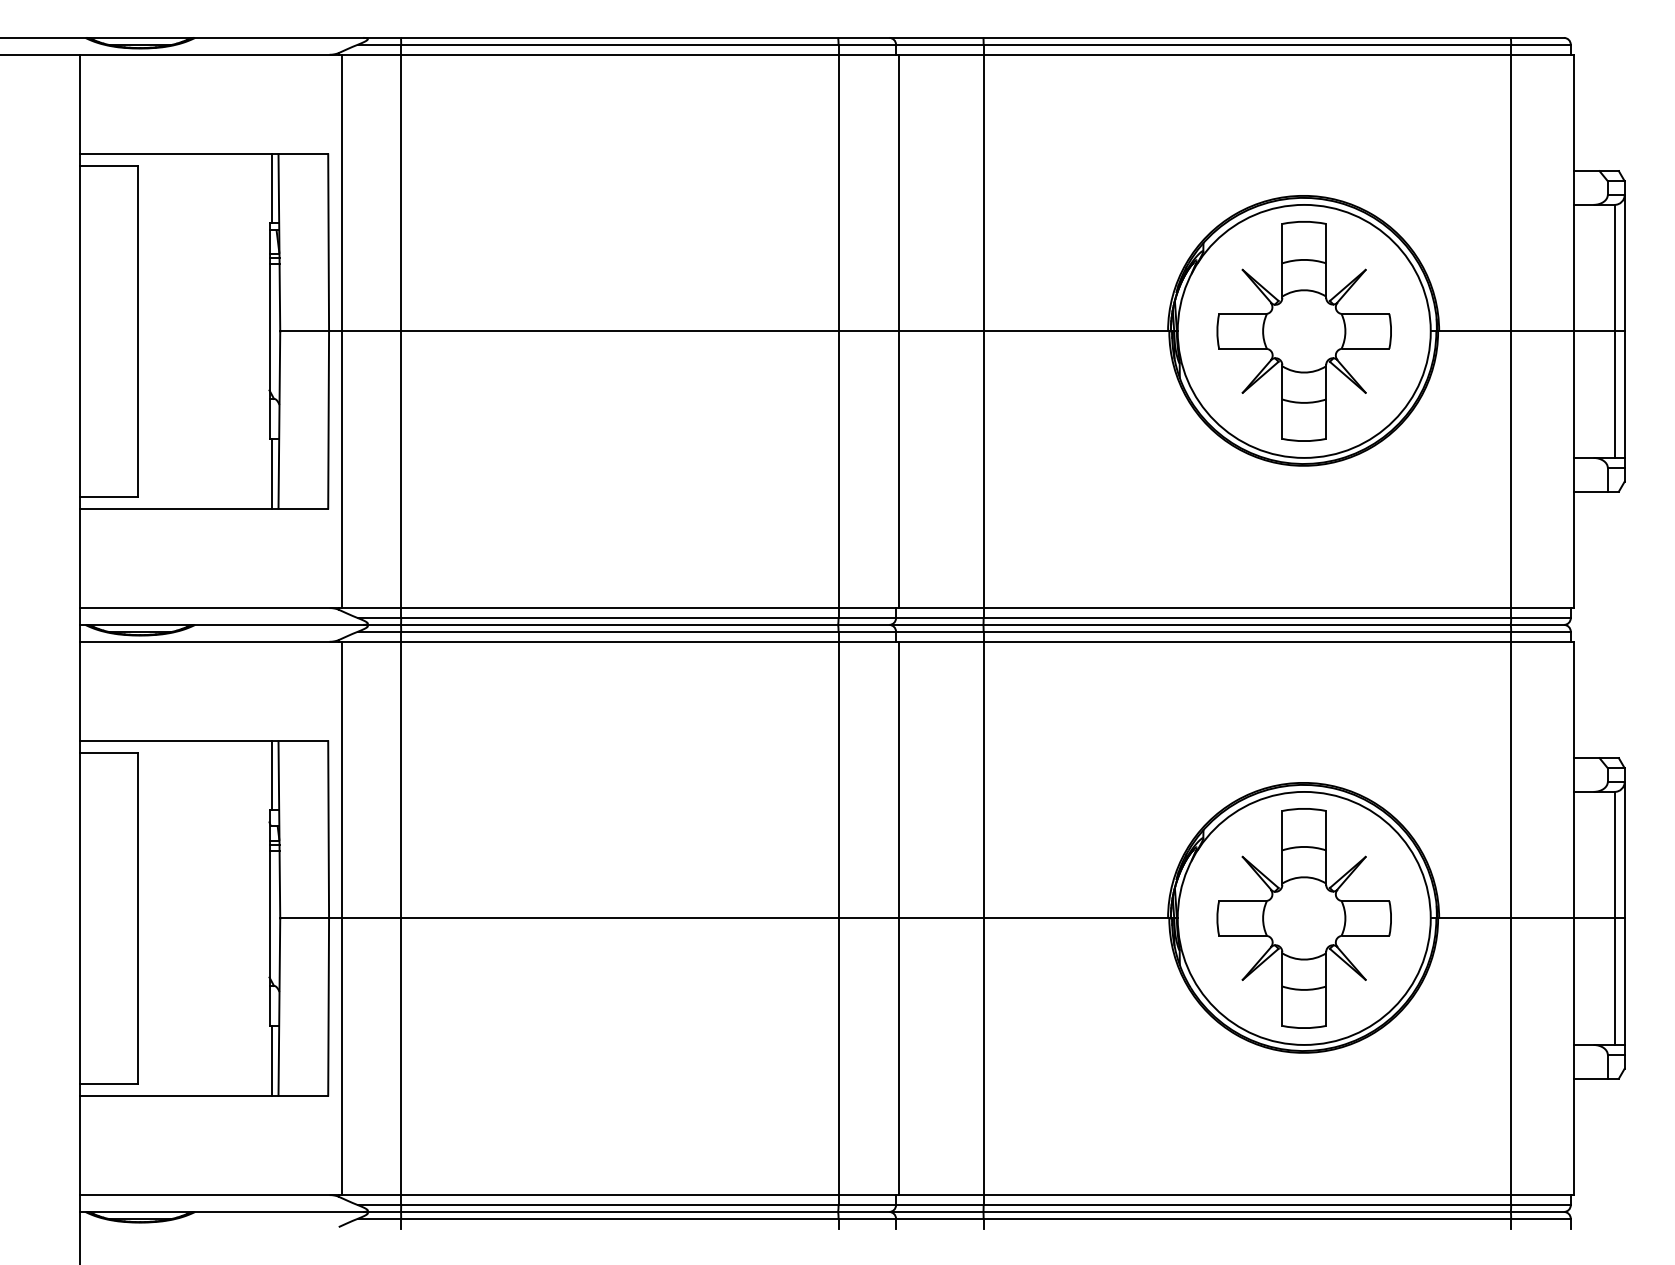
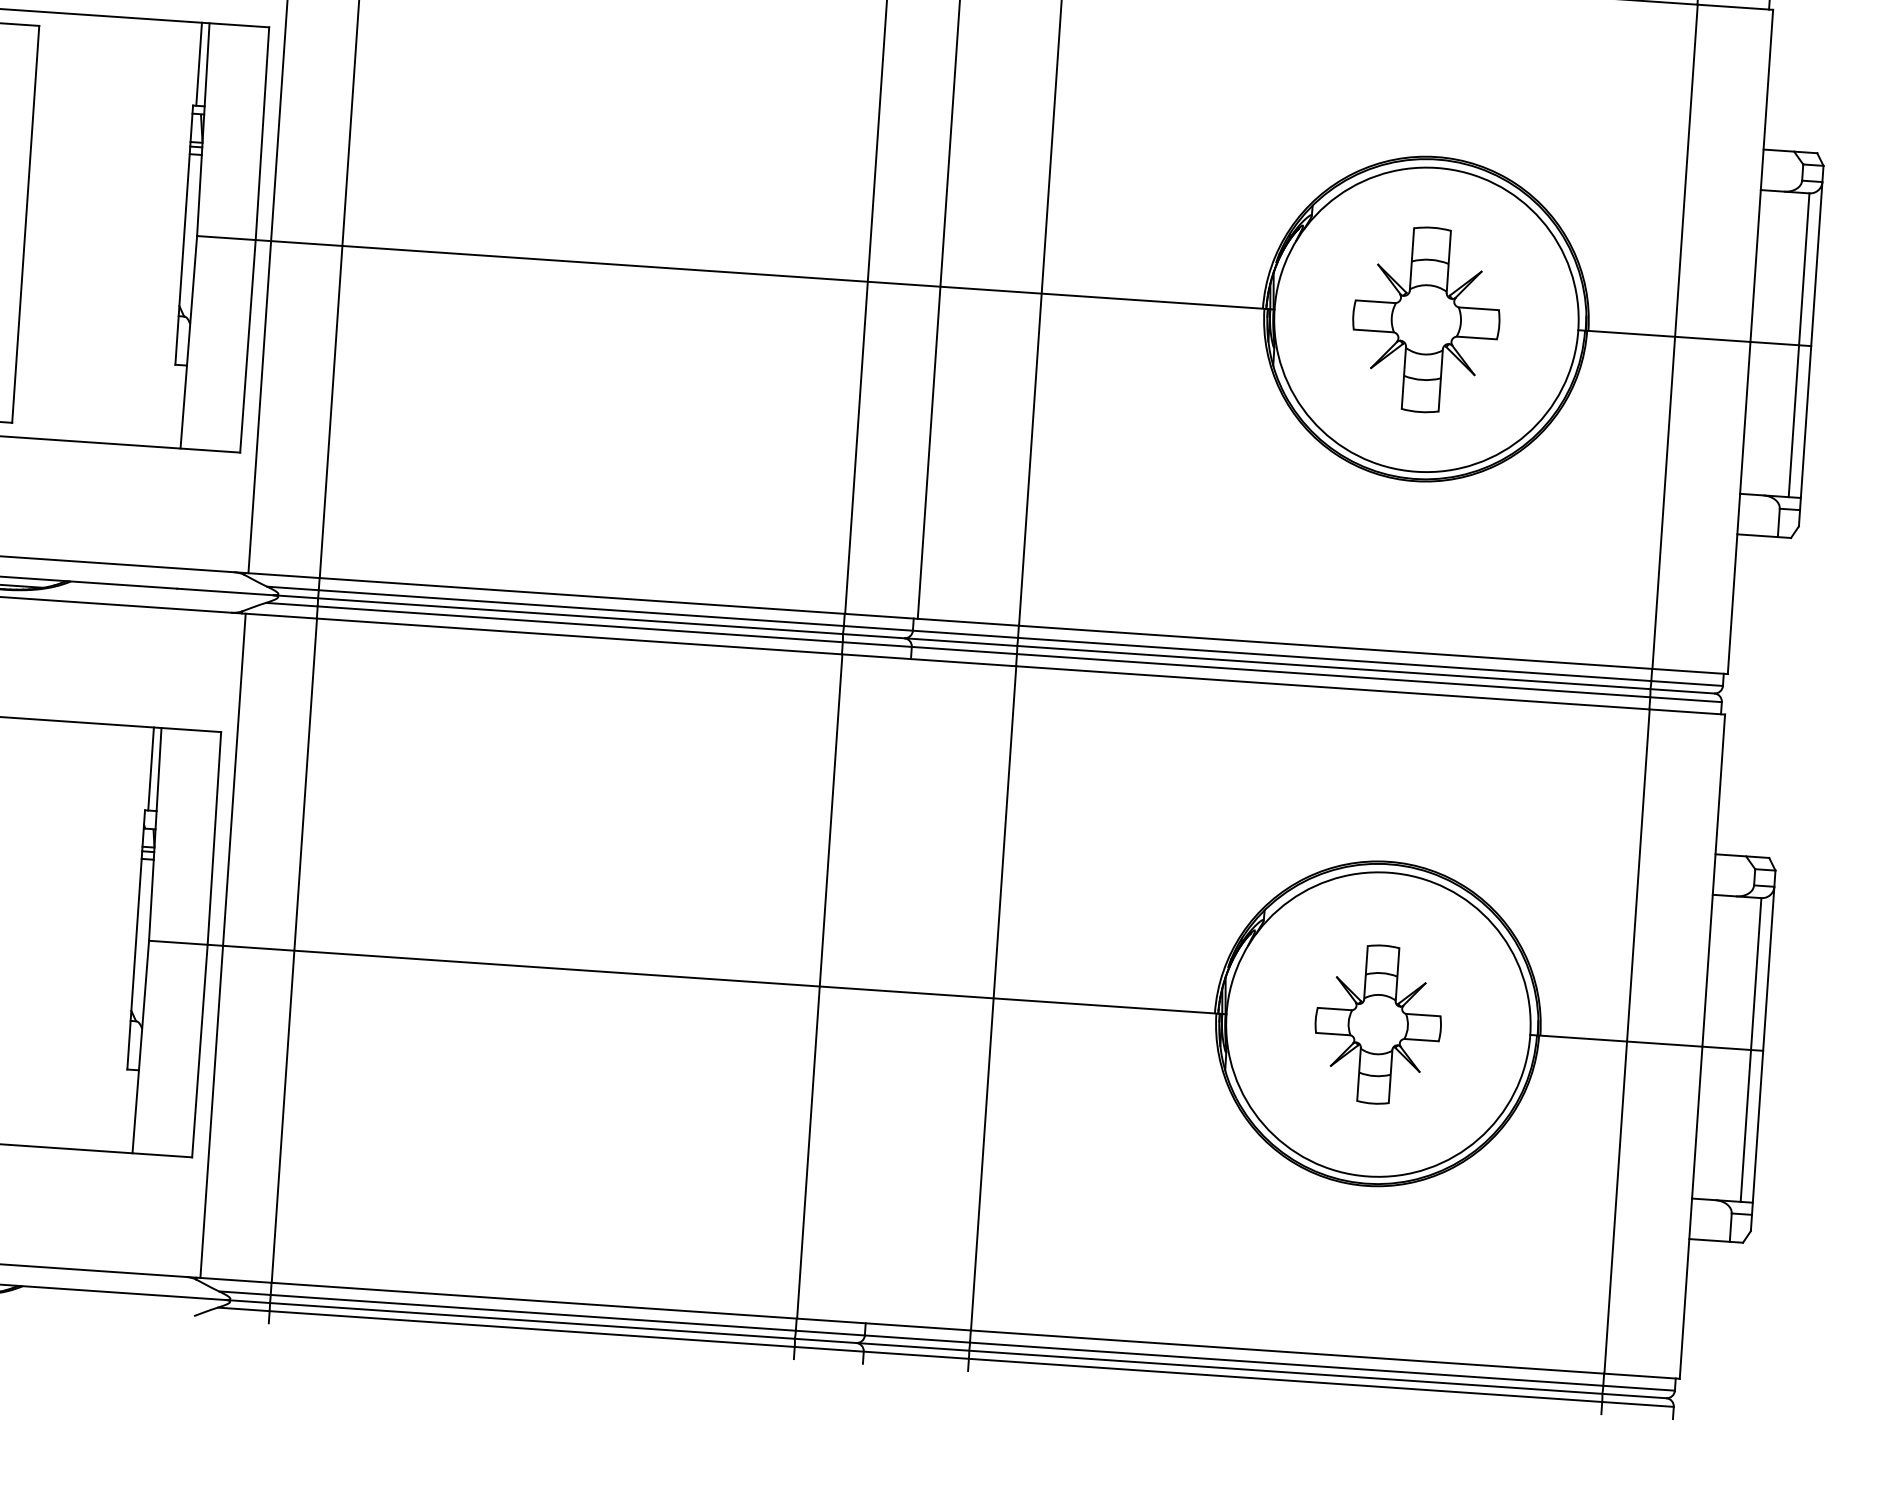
part: (1303, 331) -> (1425, 319), size x0.7
line: (272, 473) -> (176, 405), removed
line: (899, 918) -> (892, 991), removed
part: (1303, 918) -> (1377, 1024), size x0.6
line: (272, 1060) -> (128, 1110), removed

